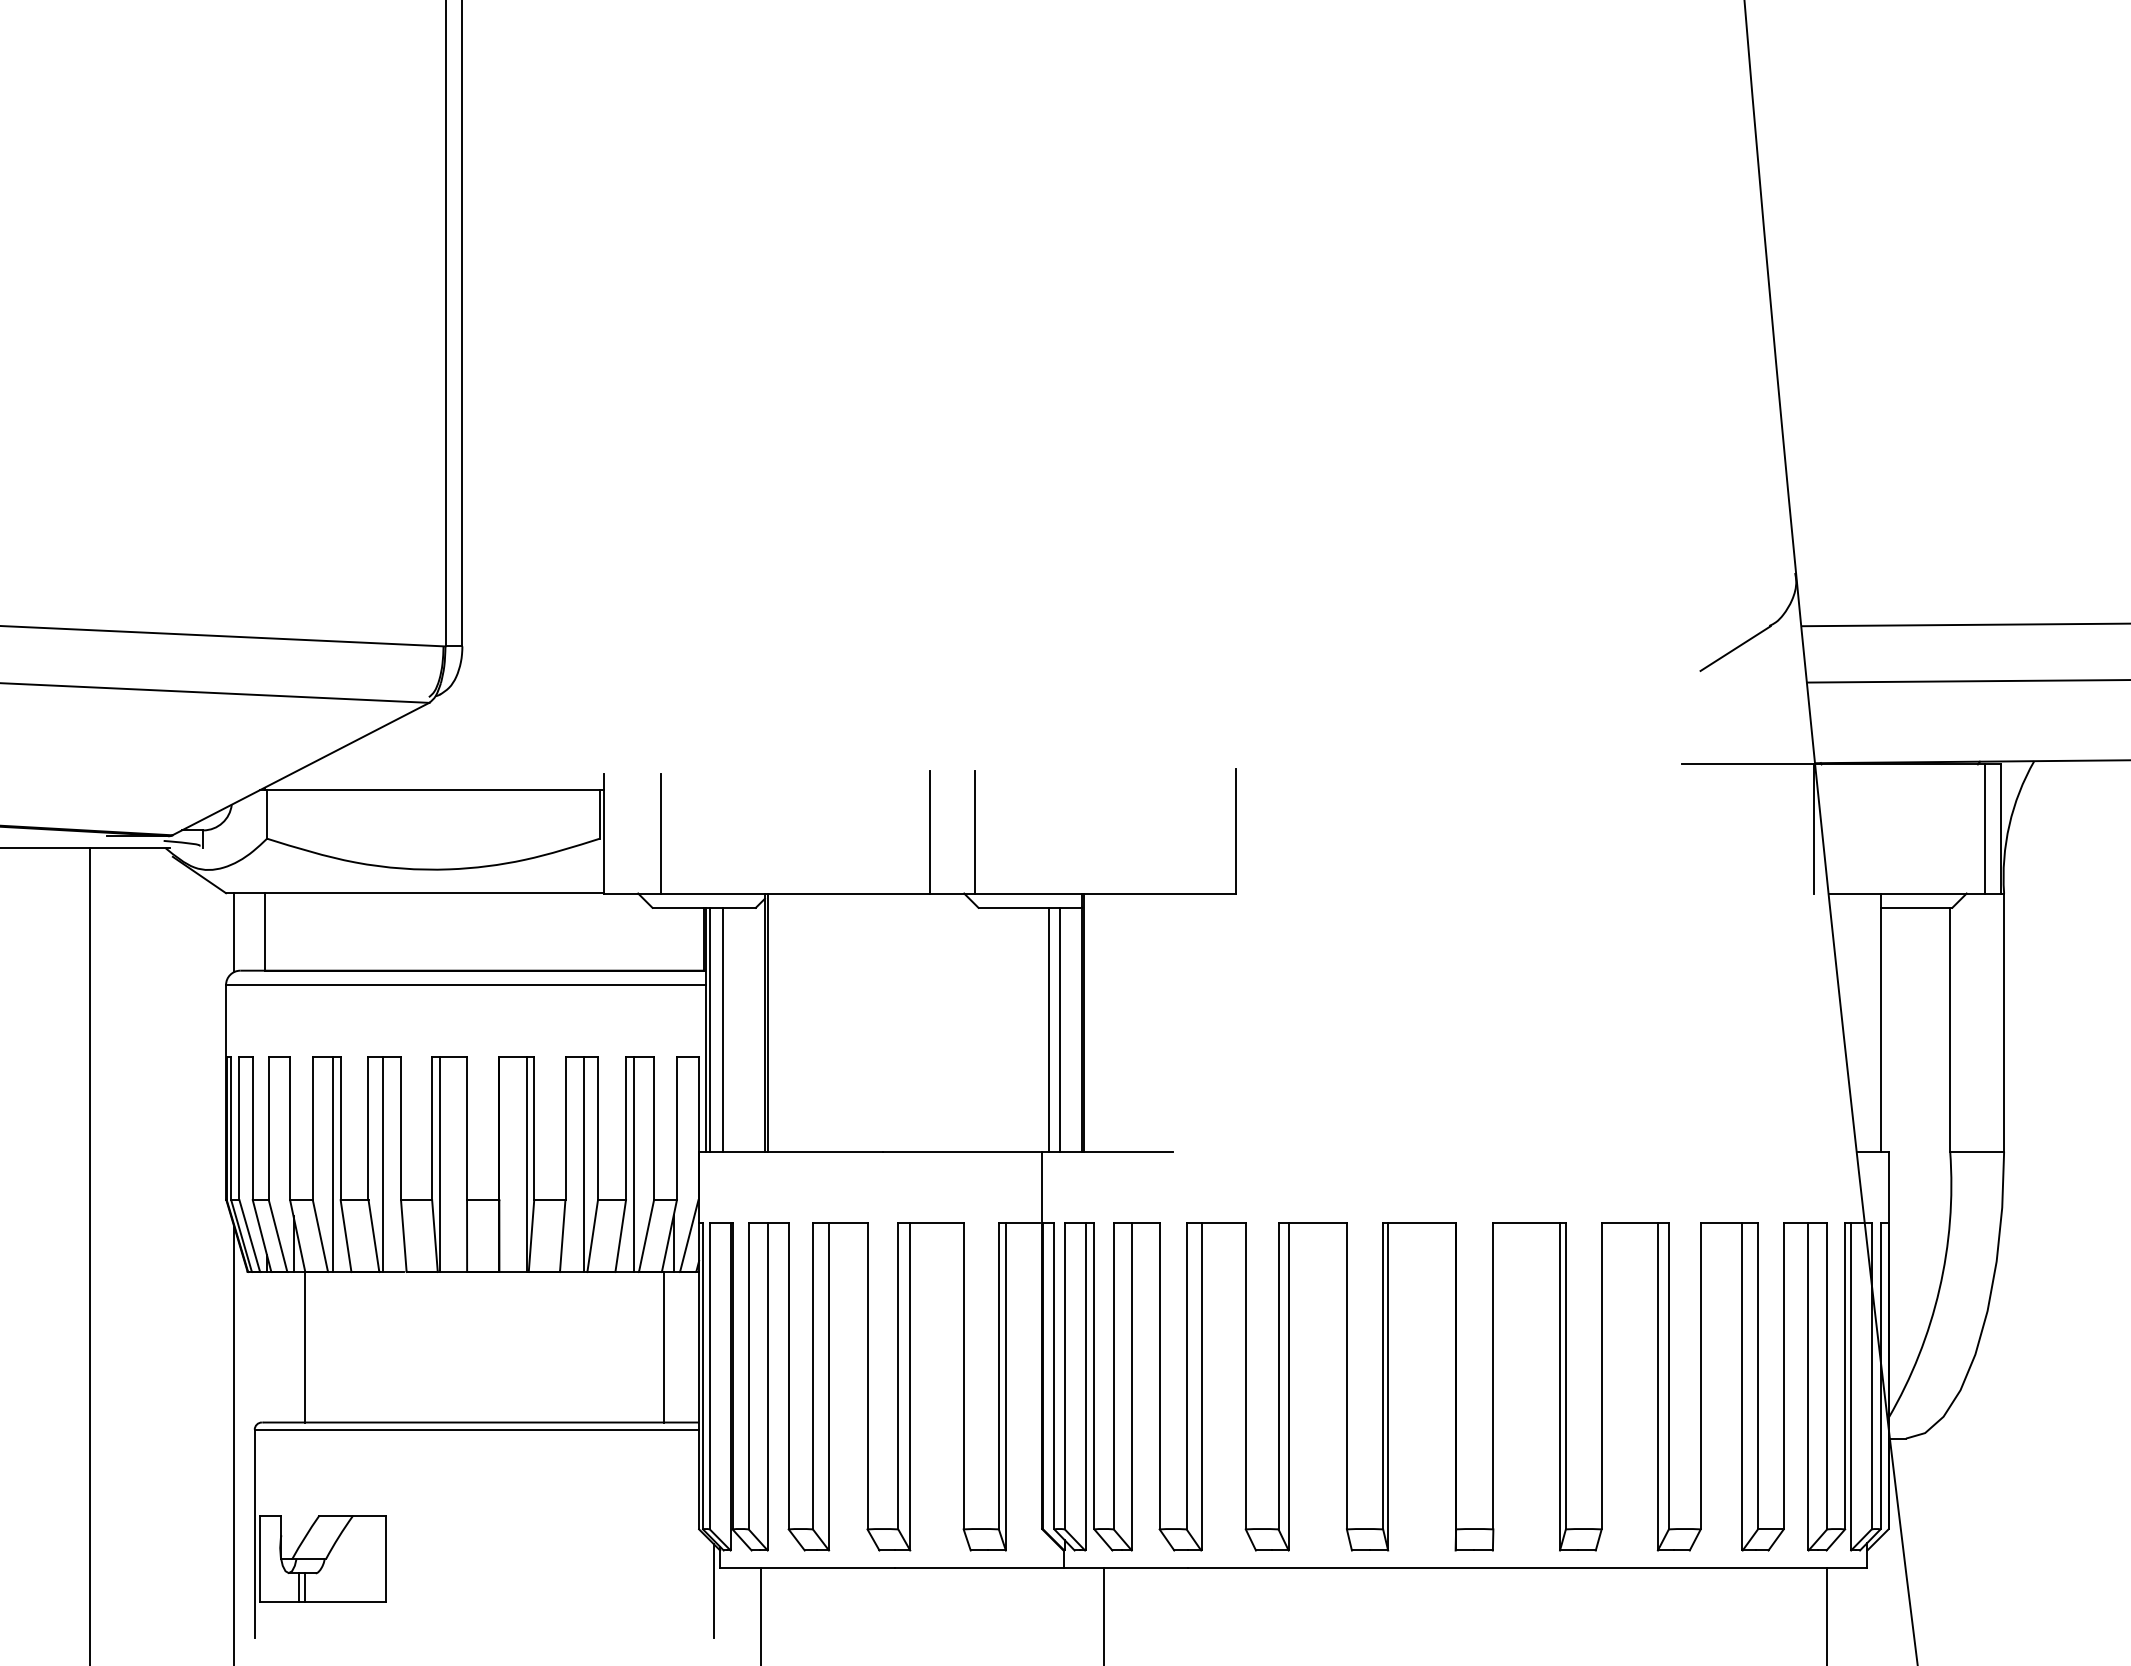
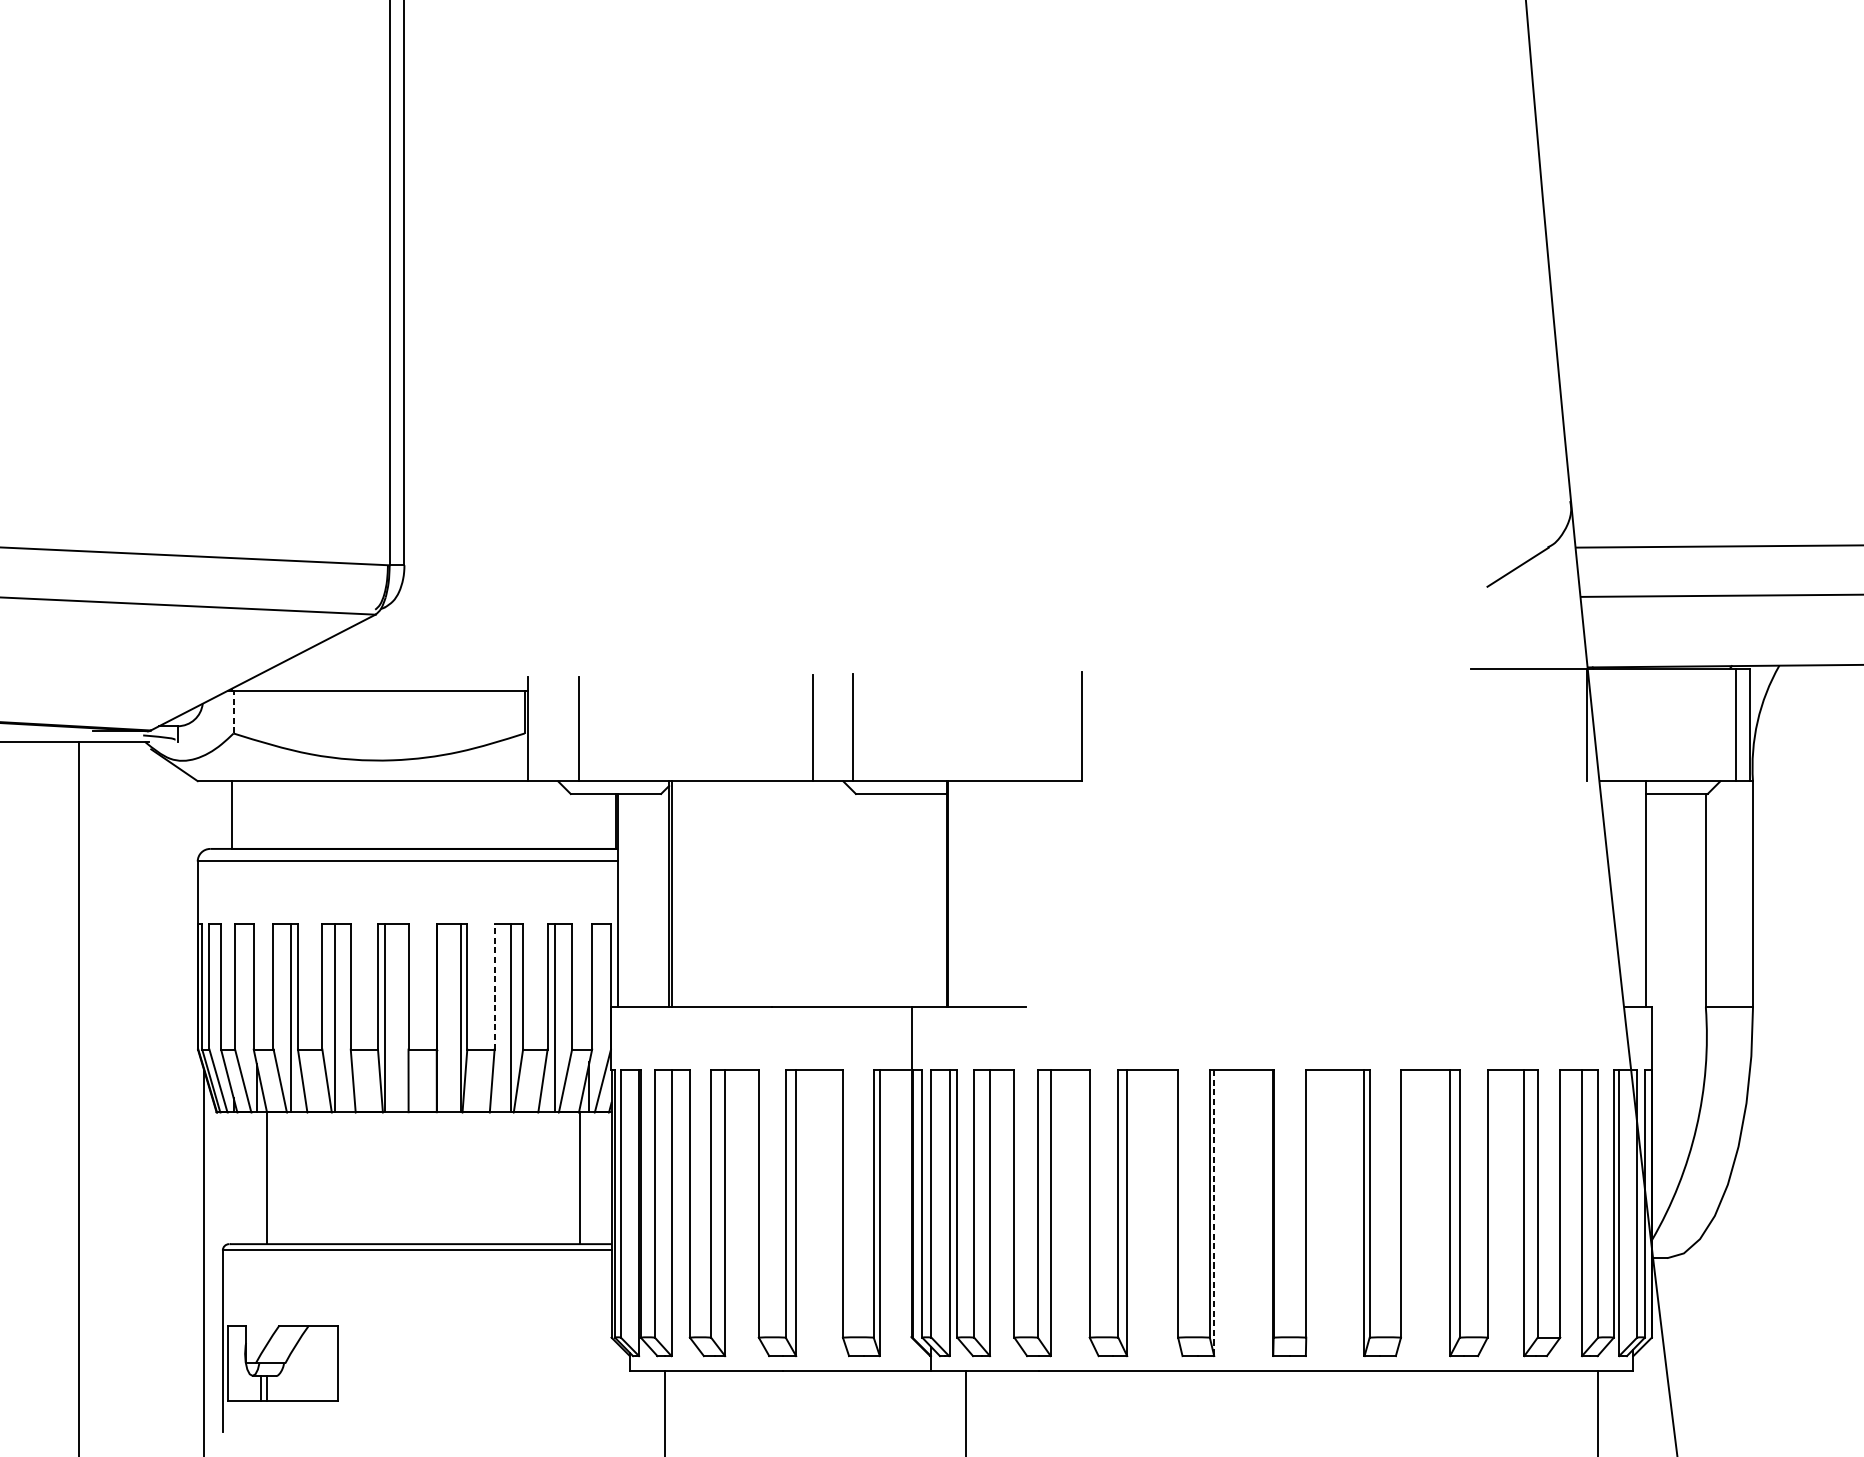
line: (267, 813) -> (233, 711), solid -> dashed
line: (233, 932) -> (204, 815), removed
line: (710, 1029) -> (621, 900), removed
line: (723, 1029) -> (632, 900), removed
line: (1049, 1029) -> (918, 900), removed
line: (1059, 1029) -> (926, 900), removed
line: (565, 1128) -> (494, 986), solid -> dashed
line: (1388, 1386) -> (1214, 1212), solid -> dashed
line: (713, 1590) -> (624, 1391), removed

